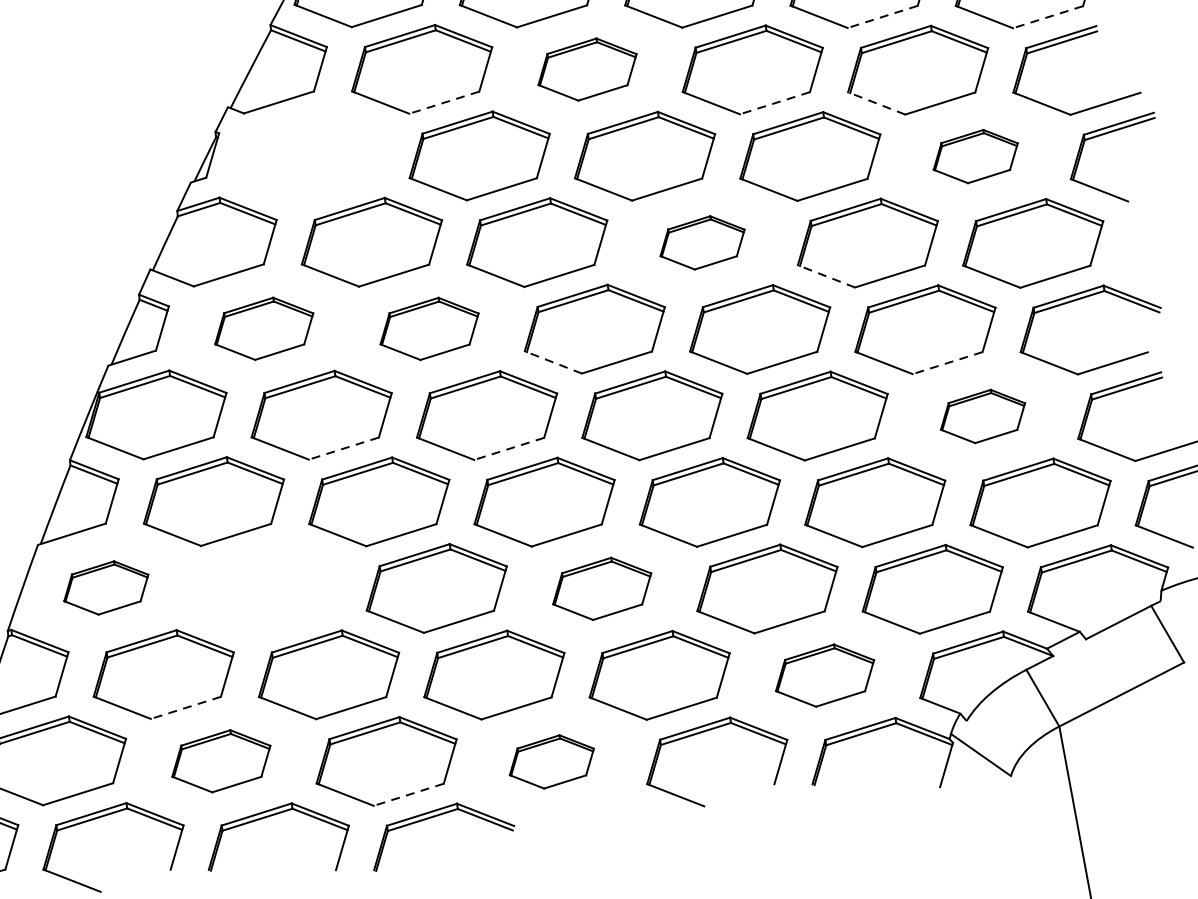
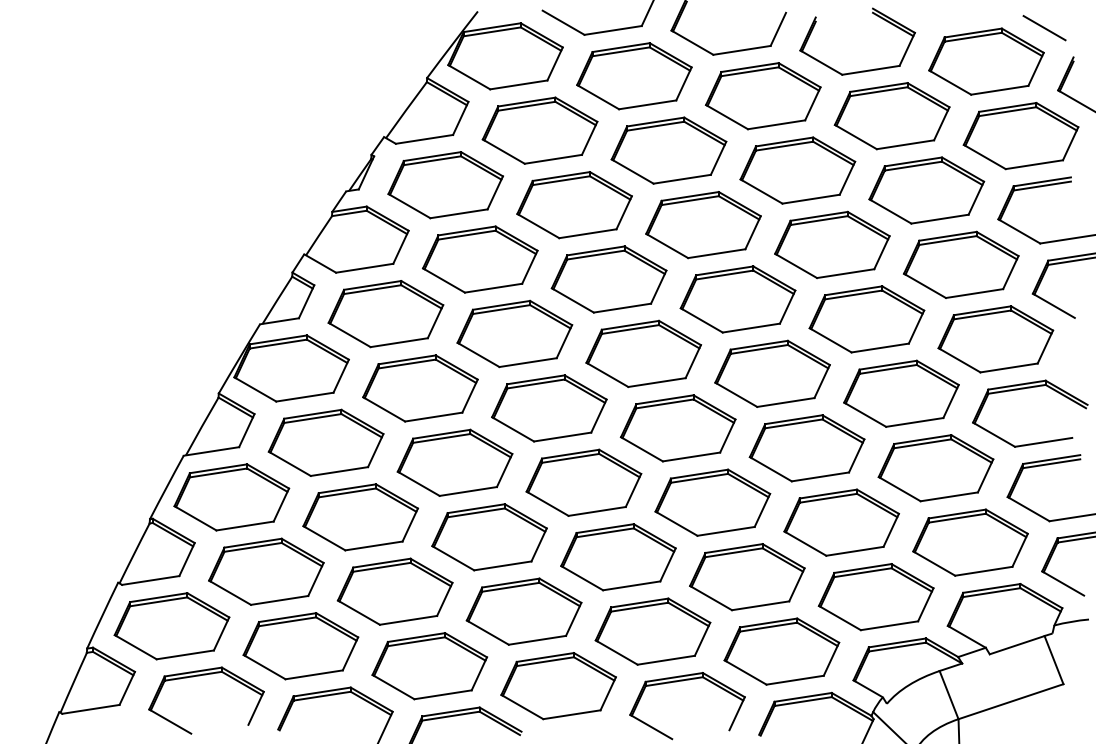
line: (882, 16) -> (905, 144), dashed -> solid
line: (1048, 16) -> (1034, 164), dashed -> solid
part: (586, 69) -> (668, 150), size x1.43
line: (444, 102) -> (553, 159), dashed -> solid
line: (775, 103) -> (811, 199), dashed -> solid
line: (876, 103) -> (890, 211), dashed -> solid
part: (314, 156) -> (445, 185), added
part: (975, 156) -> (961, 264), size x1.67
part: (701, 243) -> (737, 299), size x1.67
line: (826, 276) -> (830, 340), dashed -> solid
part: (428, 328) -> (514, 333), size x1.43
part: (263, 329) -> (385, 314), size x1.43
line: (553, 361) -> (607, 374), dashed -> solid
line: (947, 363) -> (914, 422), dashed -> solid
part: (982, 416) -> (935, 468), size x1.67
line: (343, 449) -> (433, 417), dashed -> solid
line: (509, 449) -> (562, 437), dashed -> solid
part: (105, 588) -> (231, 497), size x1.67
part: (271, 588) -> (360, 517), added
part: (602, 589) -> (618, 557), size x1.43
part: (824, 675) -> (781, 651), size x1.43
line: (185, 708) -> (279, 600), dashed -> solid
part: (220, 761) -> (300, 646), size x1.43
part: (551, 762) -> (558, 686), size x1.67
line: (409, 794) -> (443, 694), dashed -> solid

